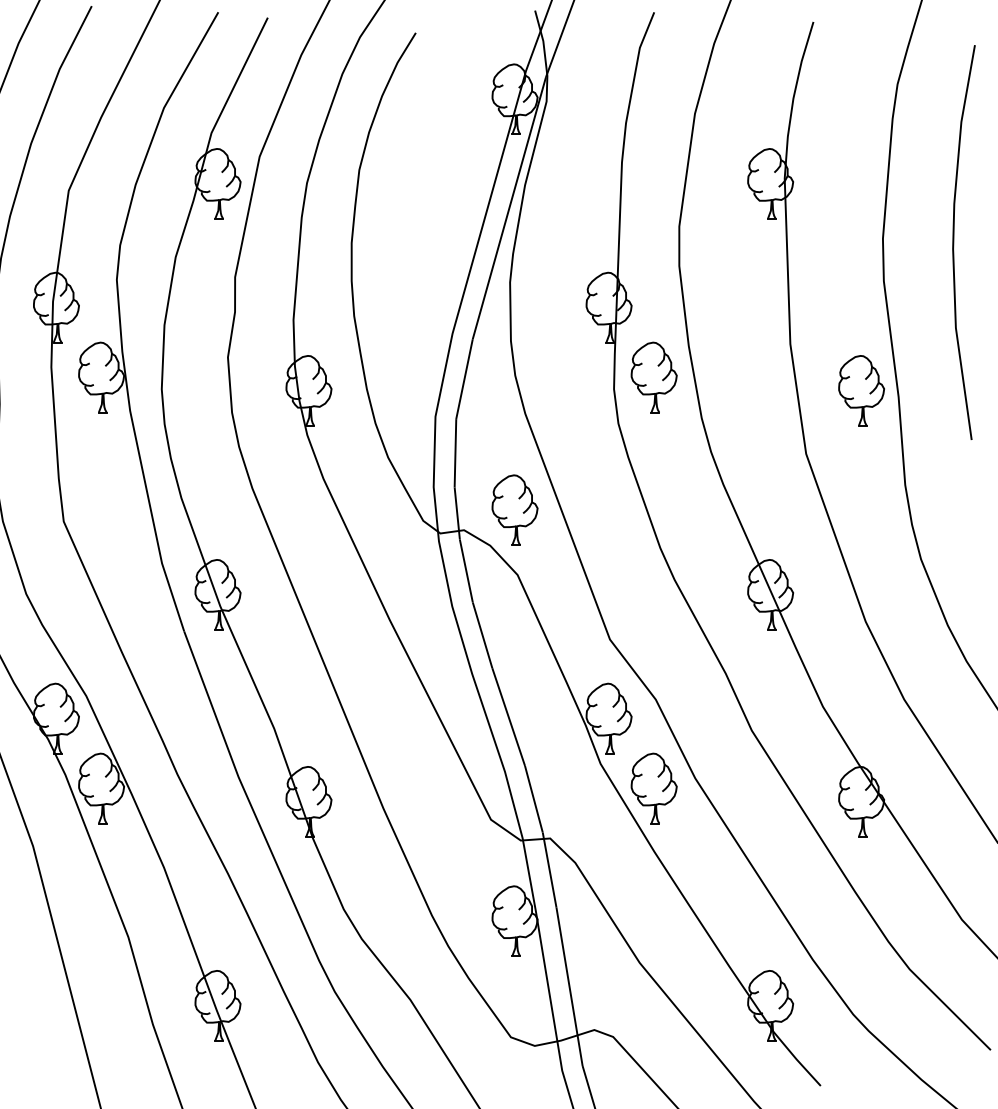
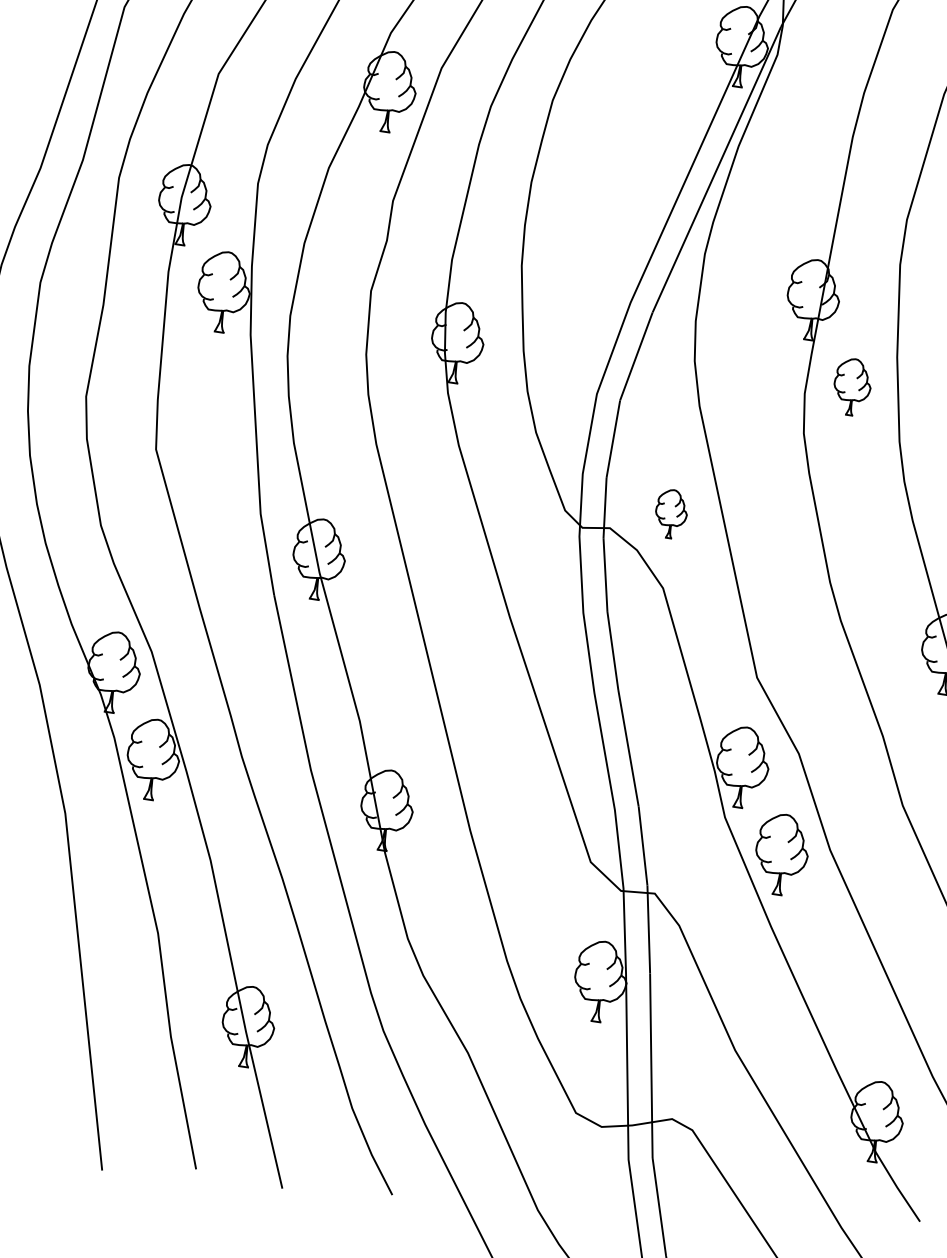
part: (653, 377) -> (851, 387), size x0.7
part: (514, 509) -> (670, 513), size x0.6

